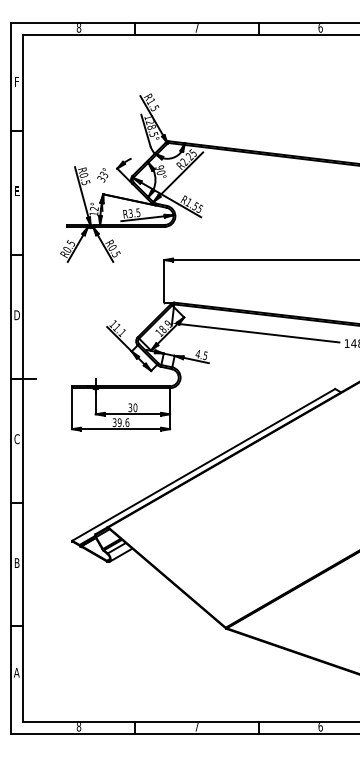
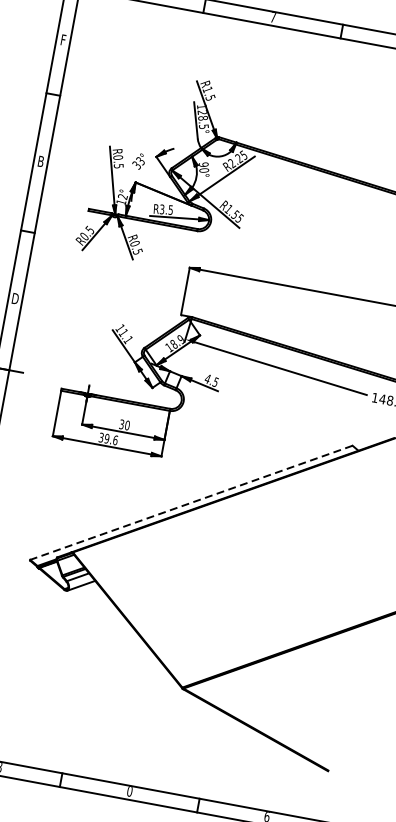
text: (17, 191) -> (41, 161), E -> B
line: (203, 464) -> (191, 502), solid -> dashed
text: (196, 727) -> (129, 792), 7 -> 0

